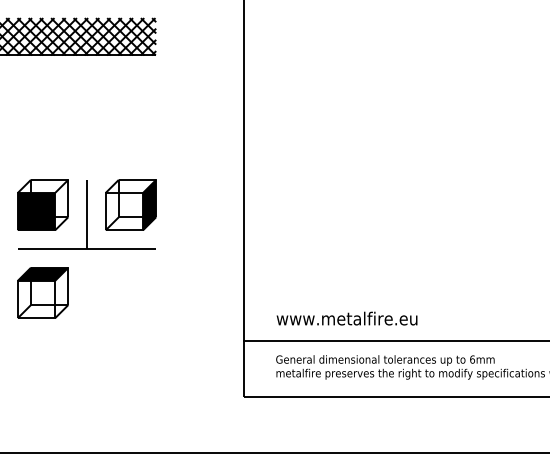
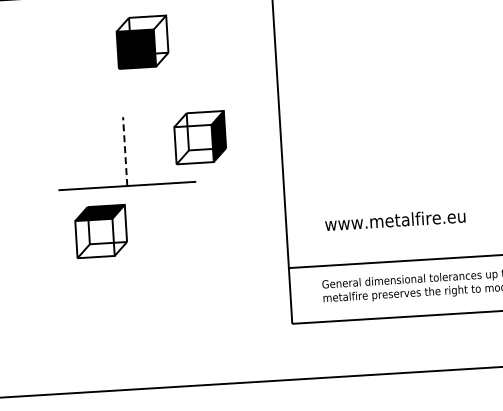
part: (42, 204) -> (141, 41), moved
part: (130, 204) -> (199, 137), moved
line: (87, 214) -> (125, 151), solid -> dashed
part: (42, 292) -> (100, 231), moved
text: (346, 318) -> (394, 220), moved

